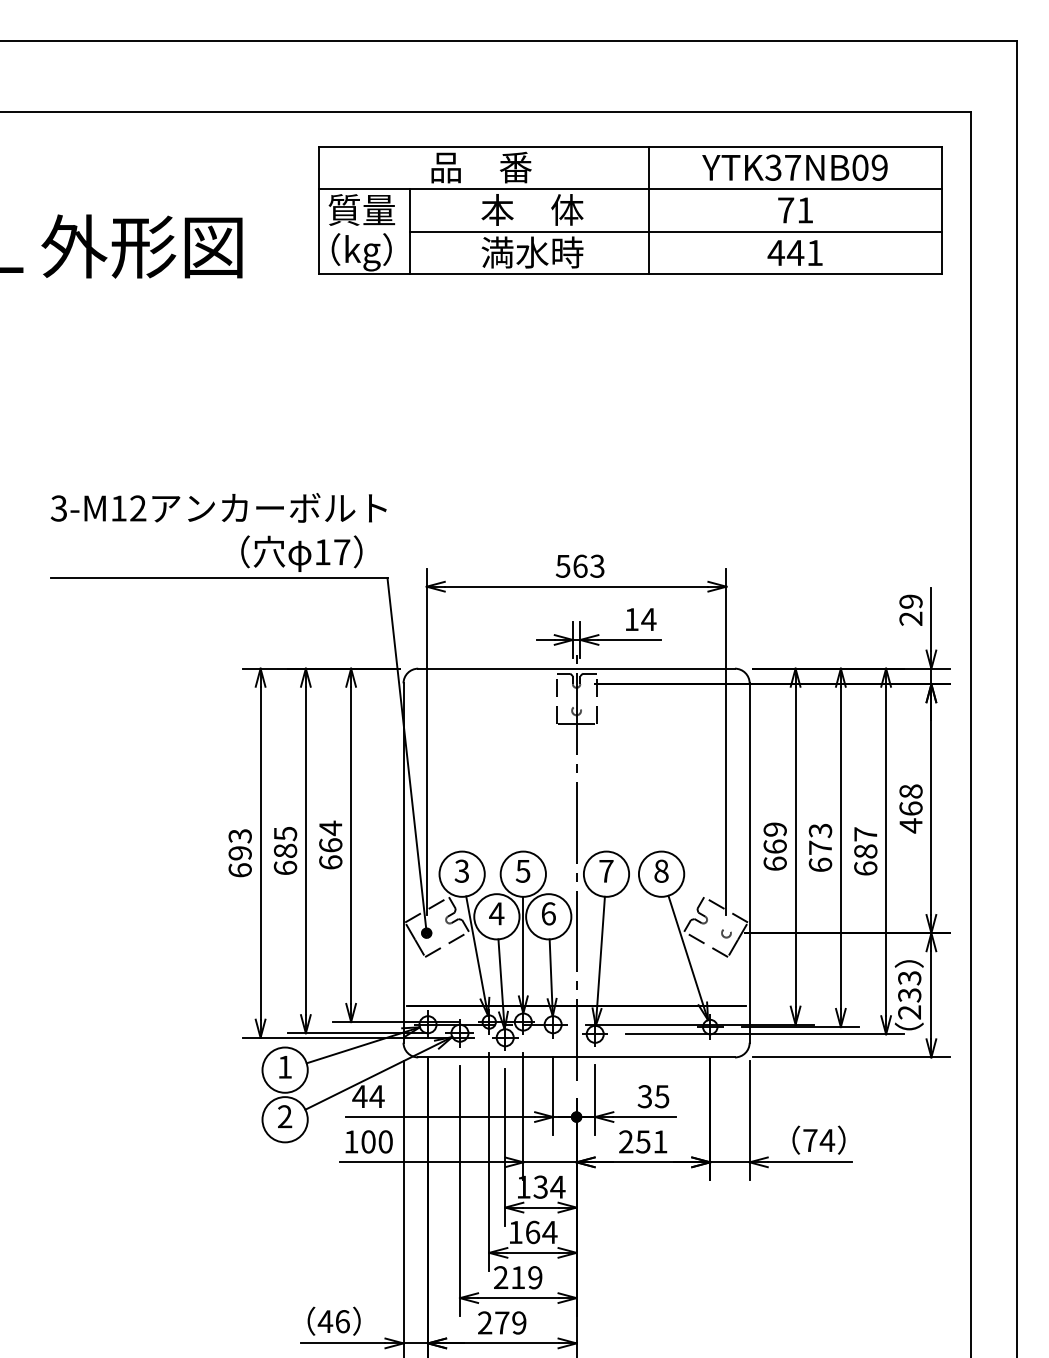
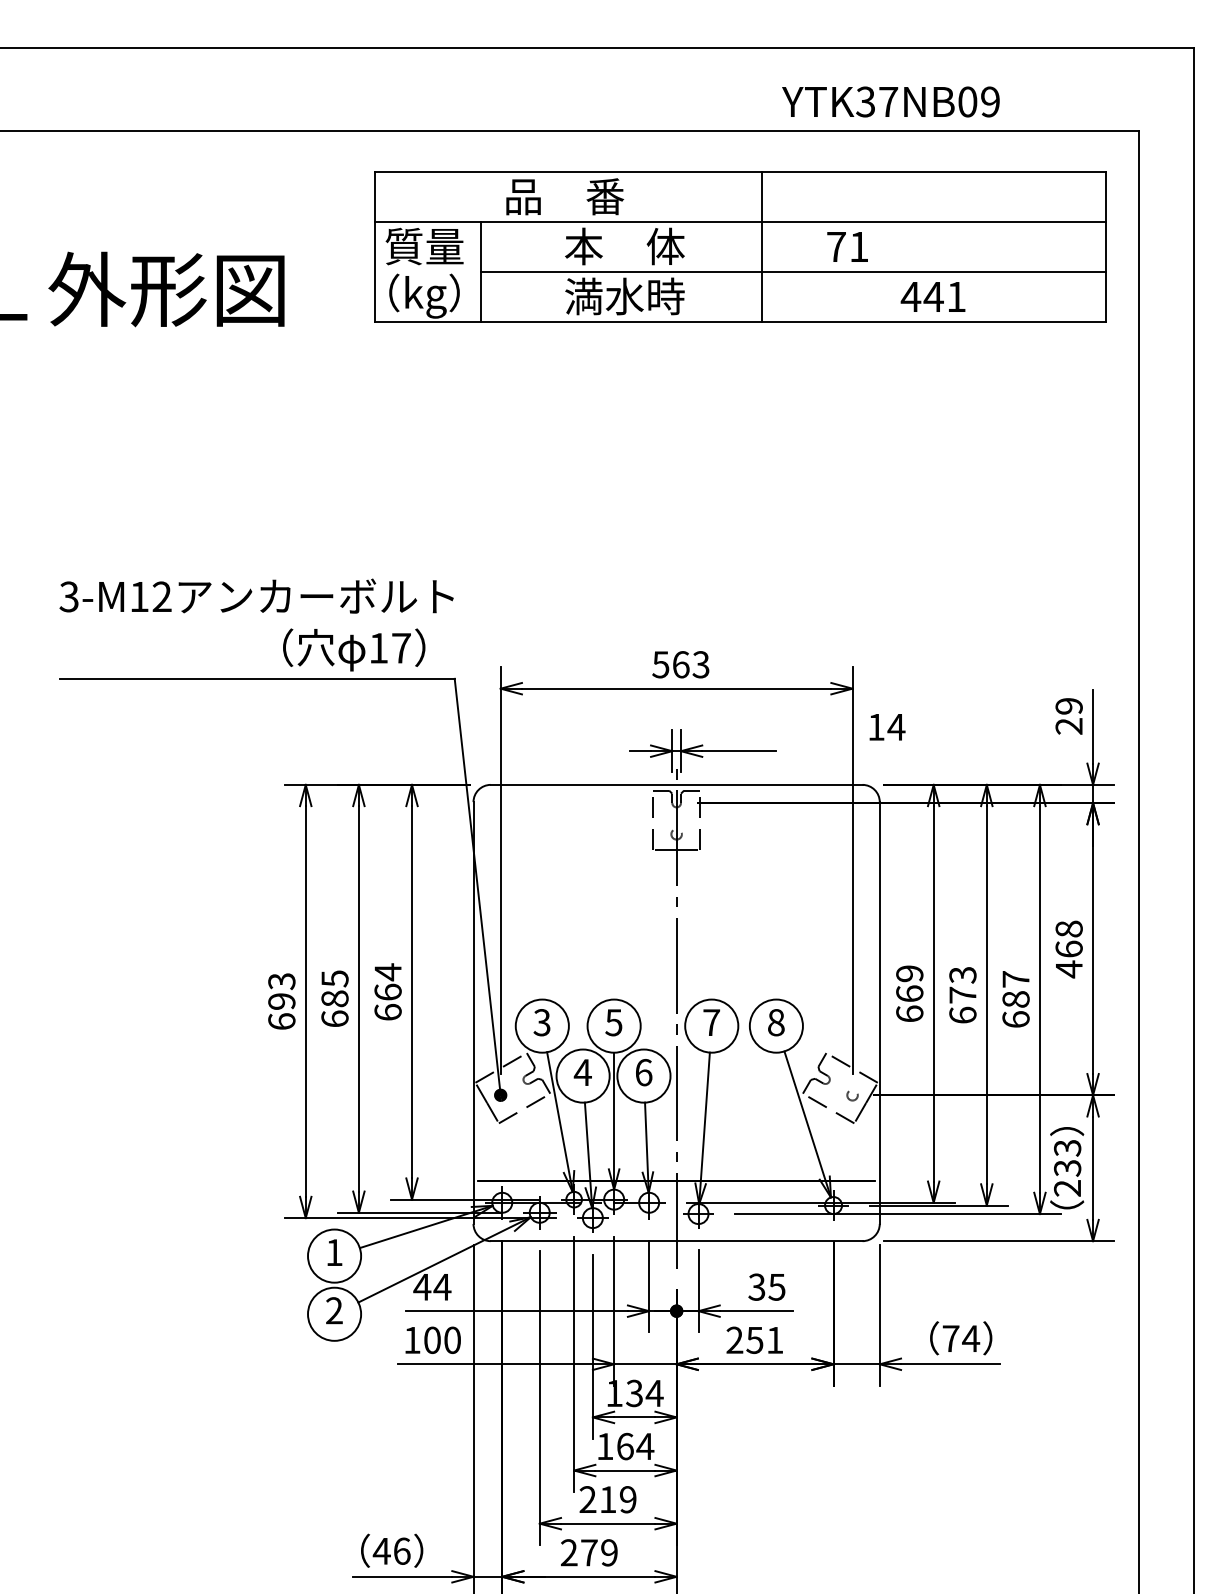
text: (794, 167) -> (890, 101), moved
text: (795, 209) -> (847, 246), moved
text: (641, 619) -> (887, 727), moved

